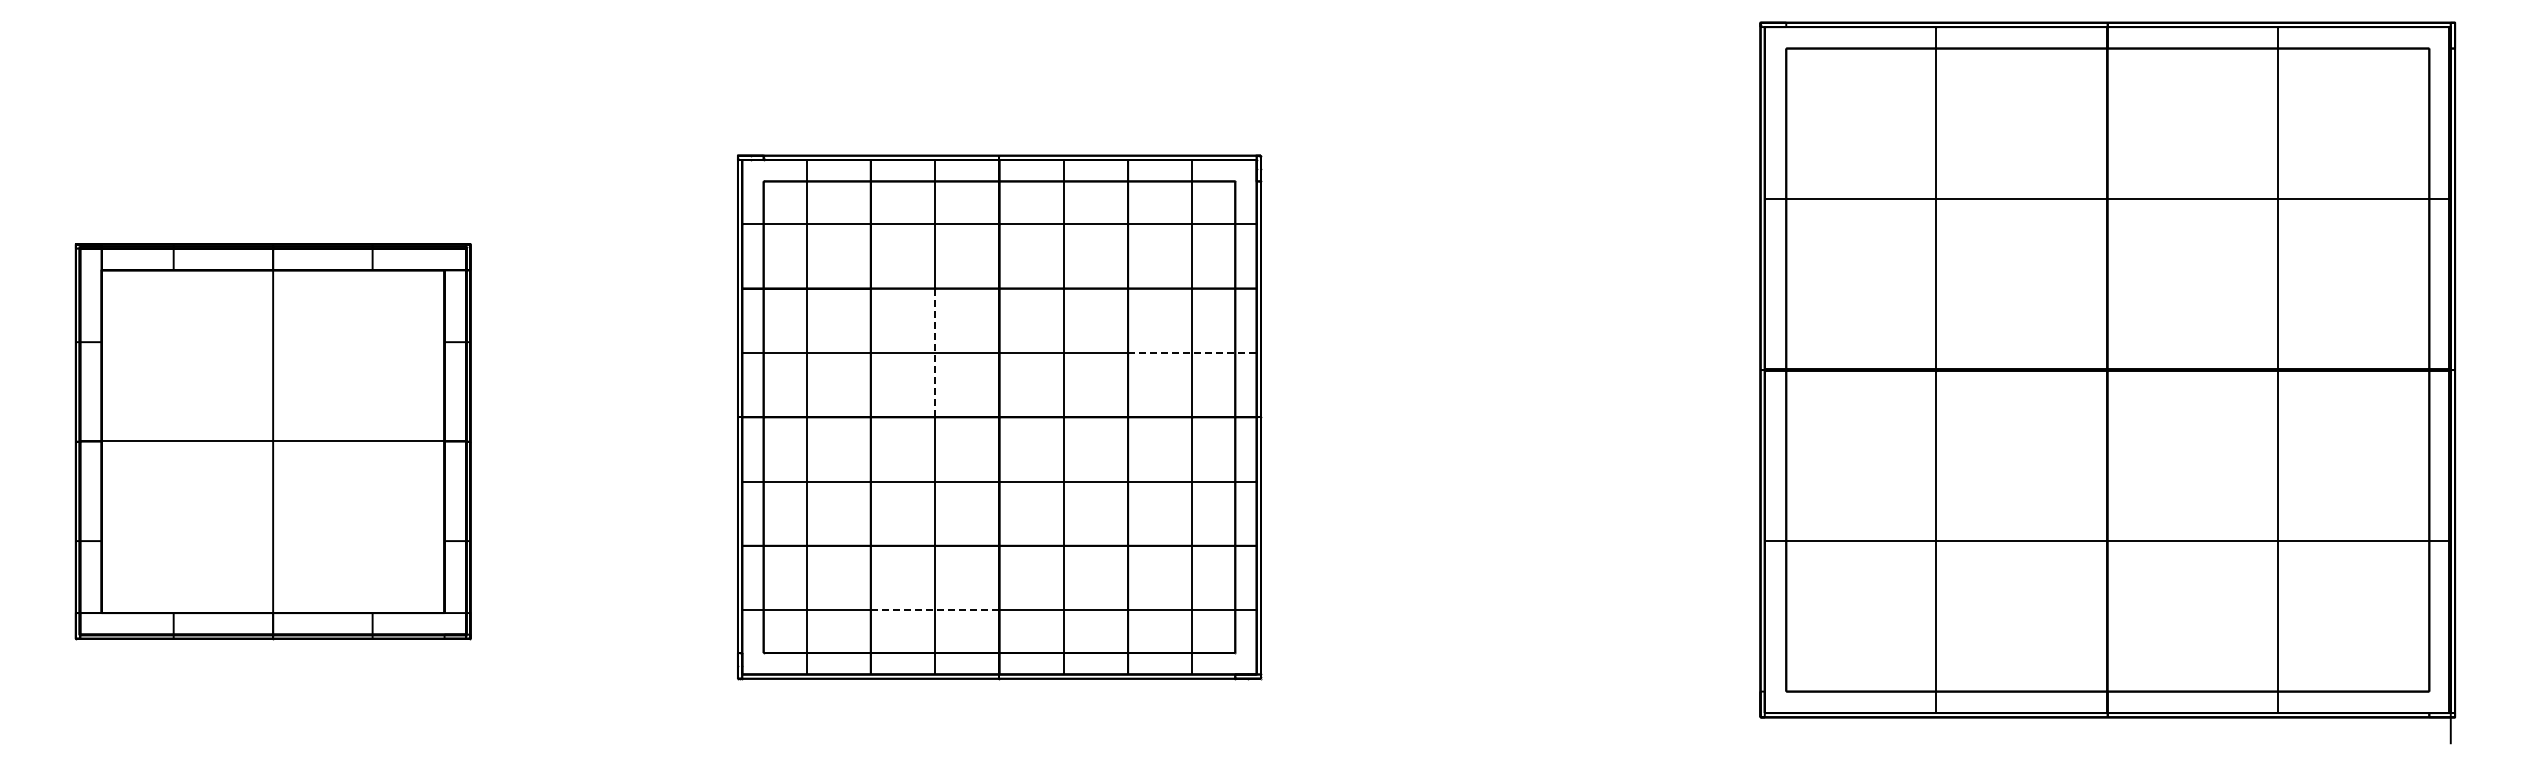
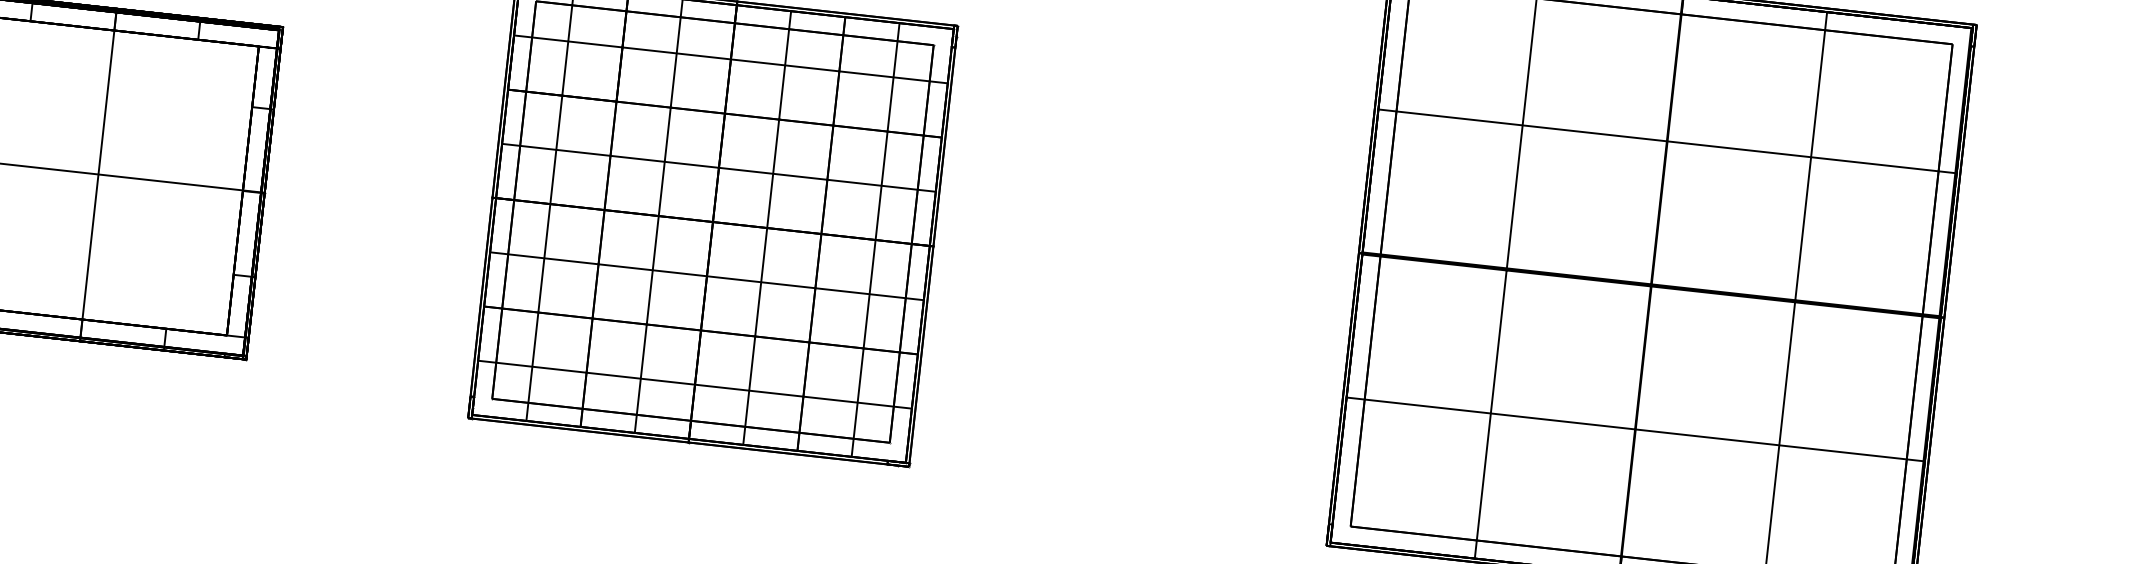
line: (935, 352) -> (665, 161), dashed -> solid
line: (1192, 352) -> (881, 185), dashed -> solid
line: (935, 610) -> (641, 379), dashed -> solid

